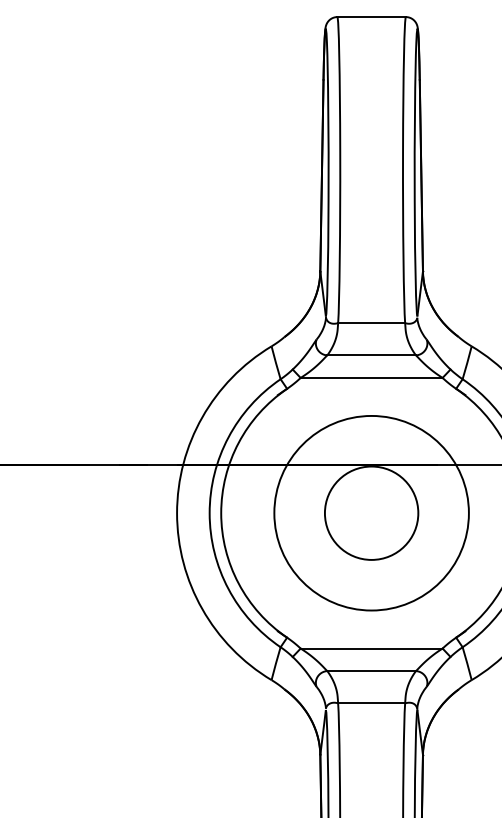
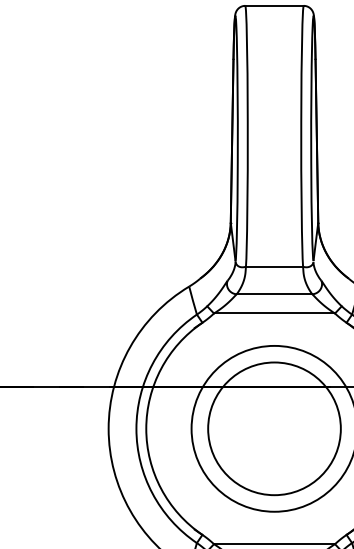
circle: (371, 513) -> (274, 429), size x1.67

